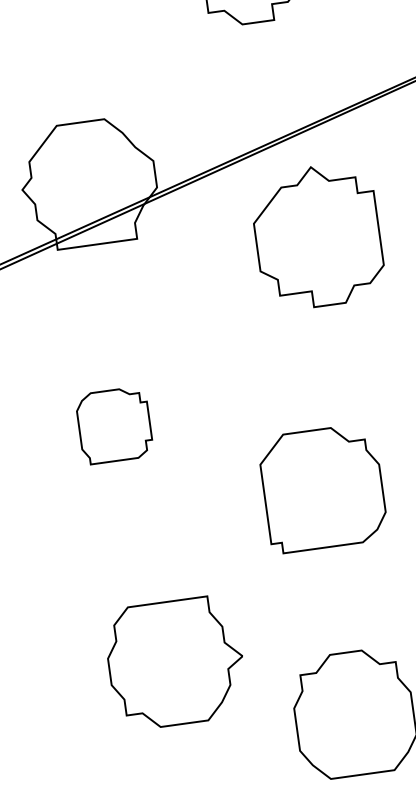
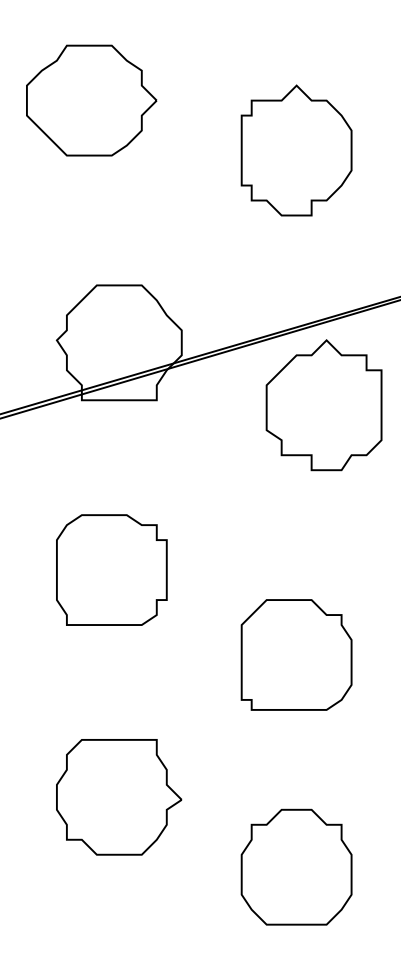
part: (317, 236) -> (323, 405), moved
part: (114, 425) -> (111, 569), size x1.67
part: (176, 662) -> (119, 797), moved

